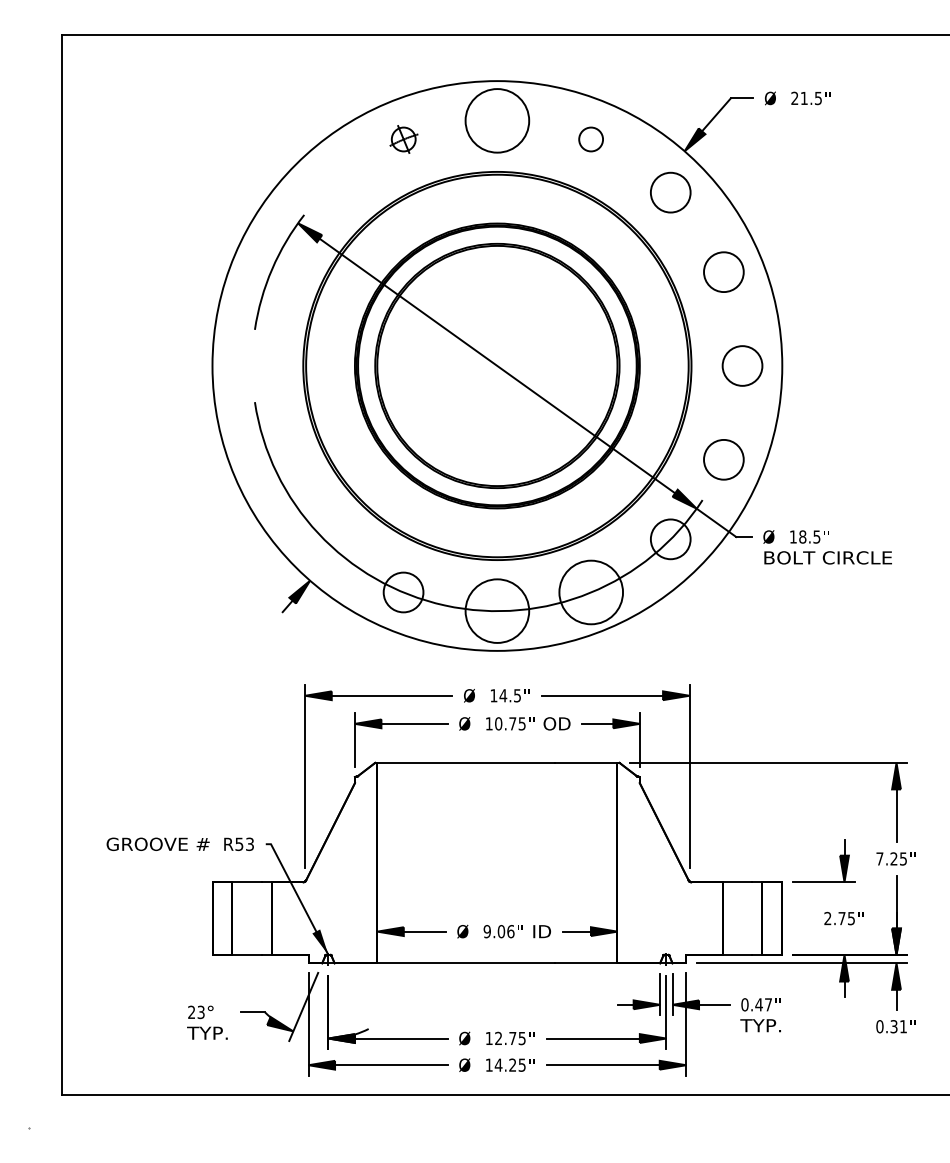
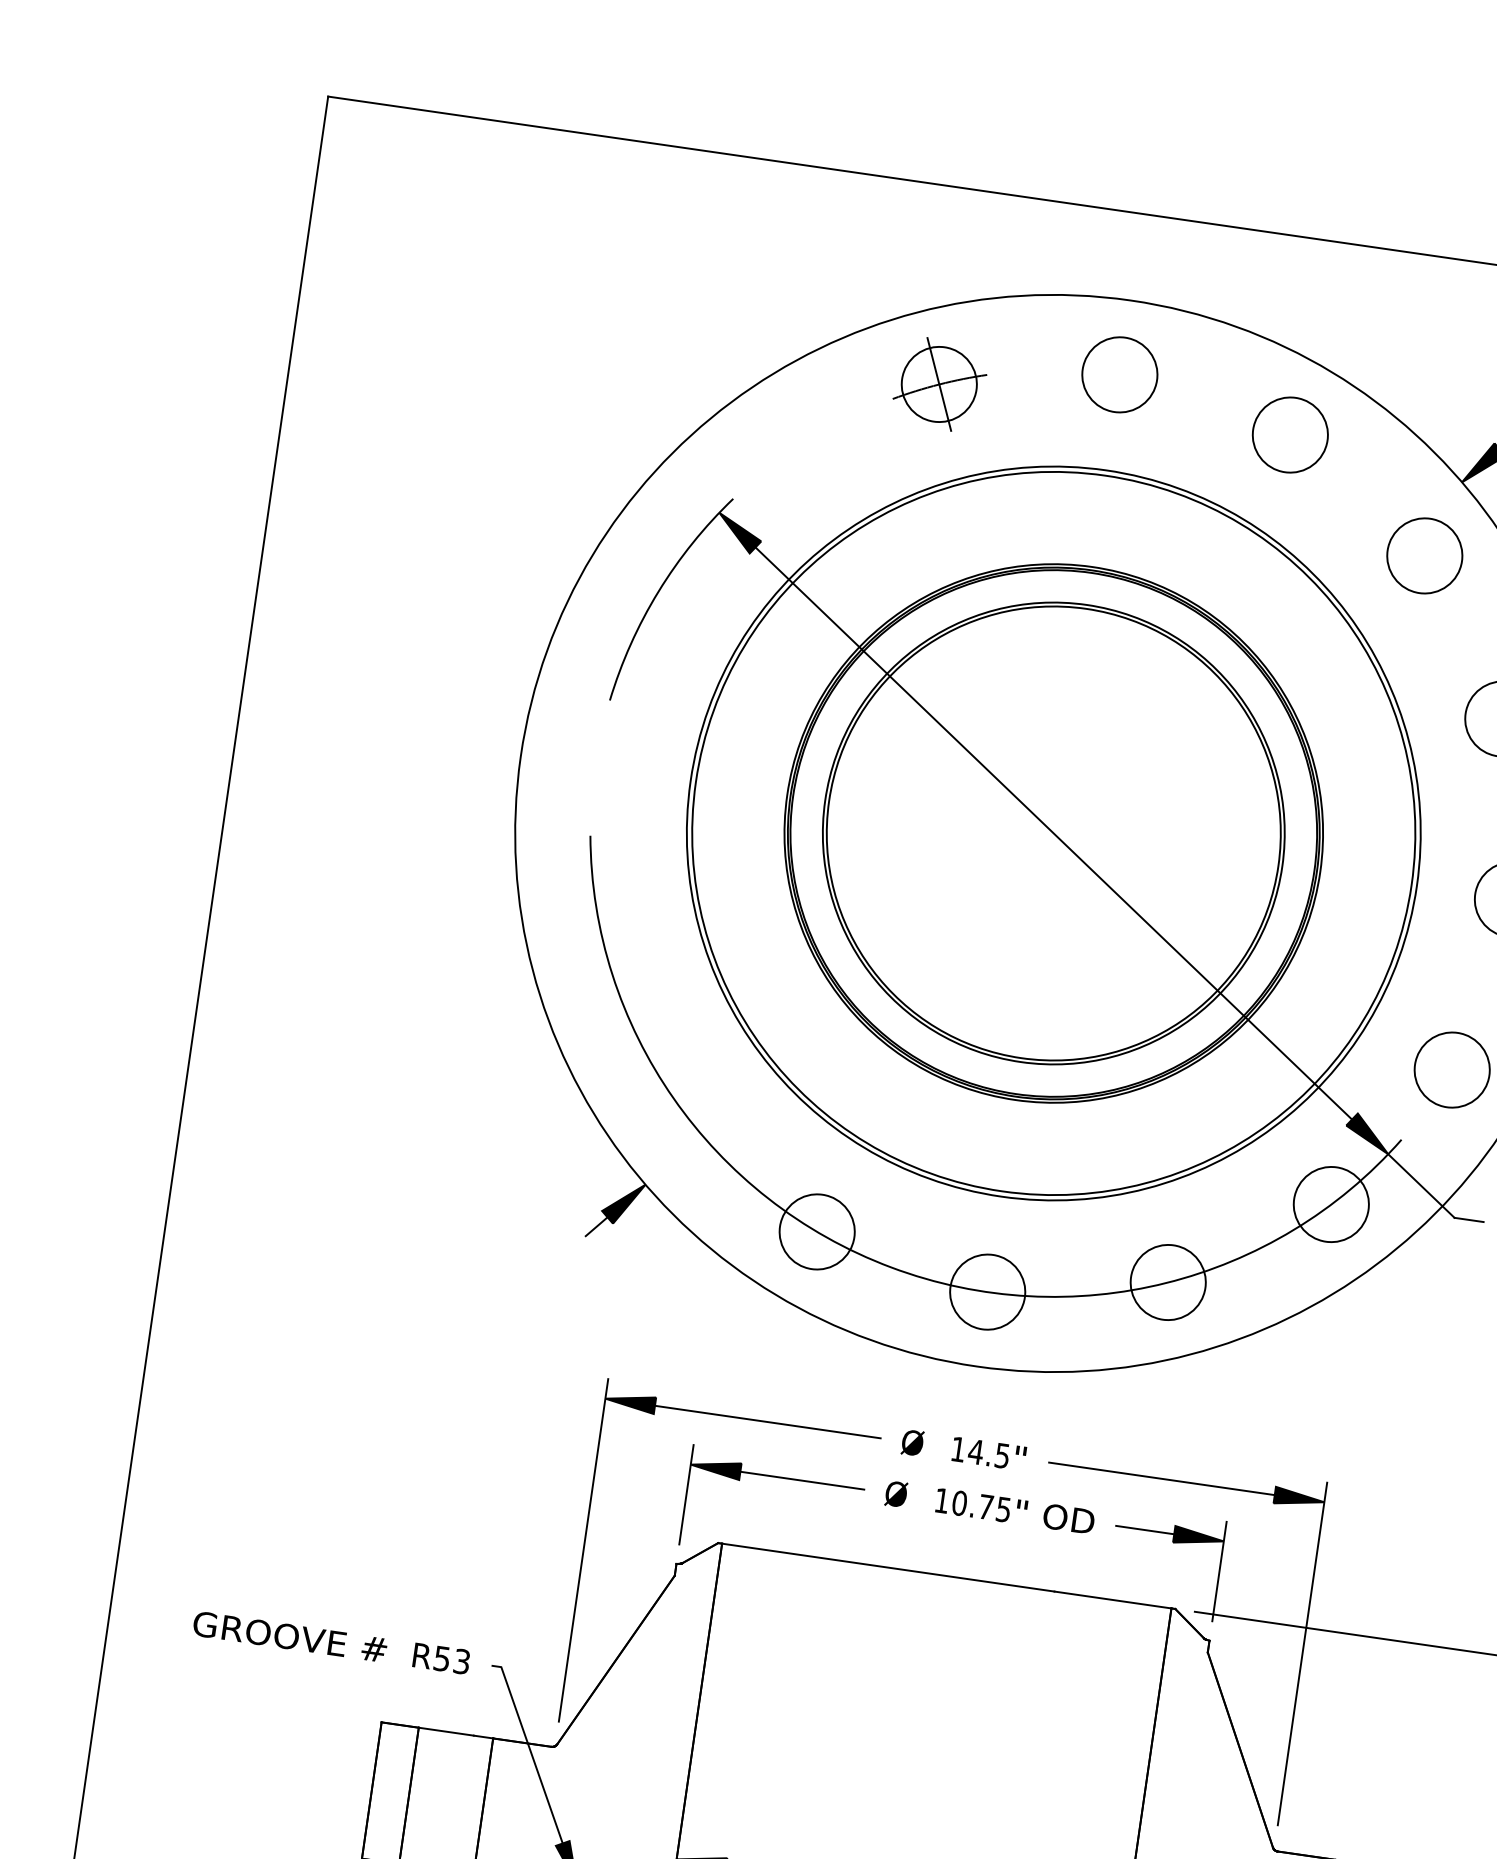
circle: (497, 120) -> (1120, 374), size x0.62
part: (403, 139) -> (939, 384), size x1.67
circle: (590, 139) -> (1289, 434), size x1.67
circle: (591, 592) -> (1168, 1282), size x0.62
circle: (497, 611) -> (987, 1292), size x0.62

